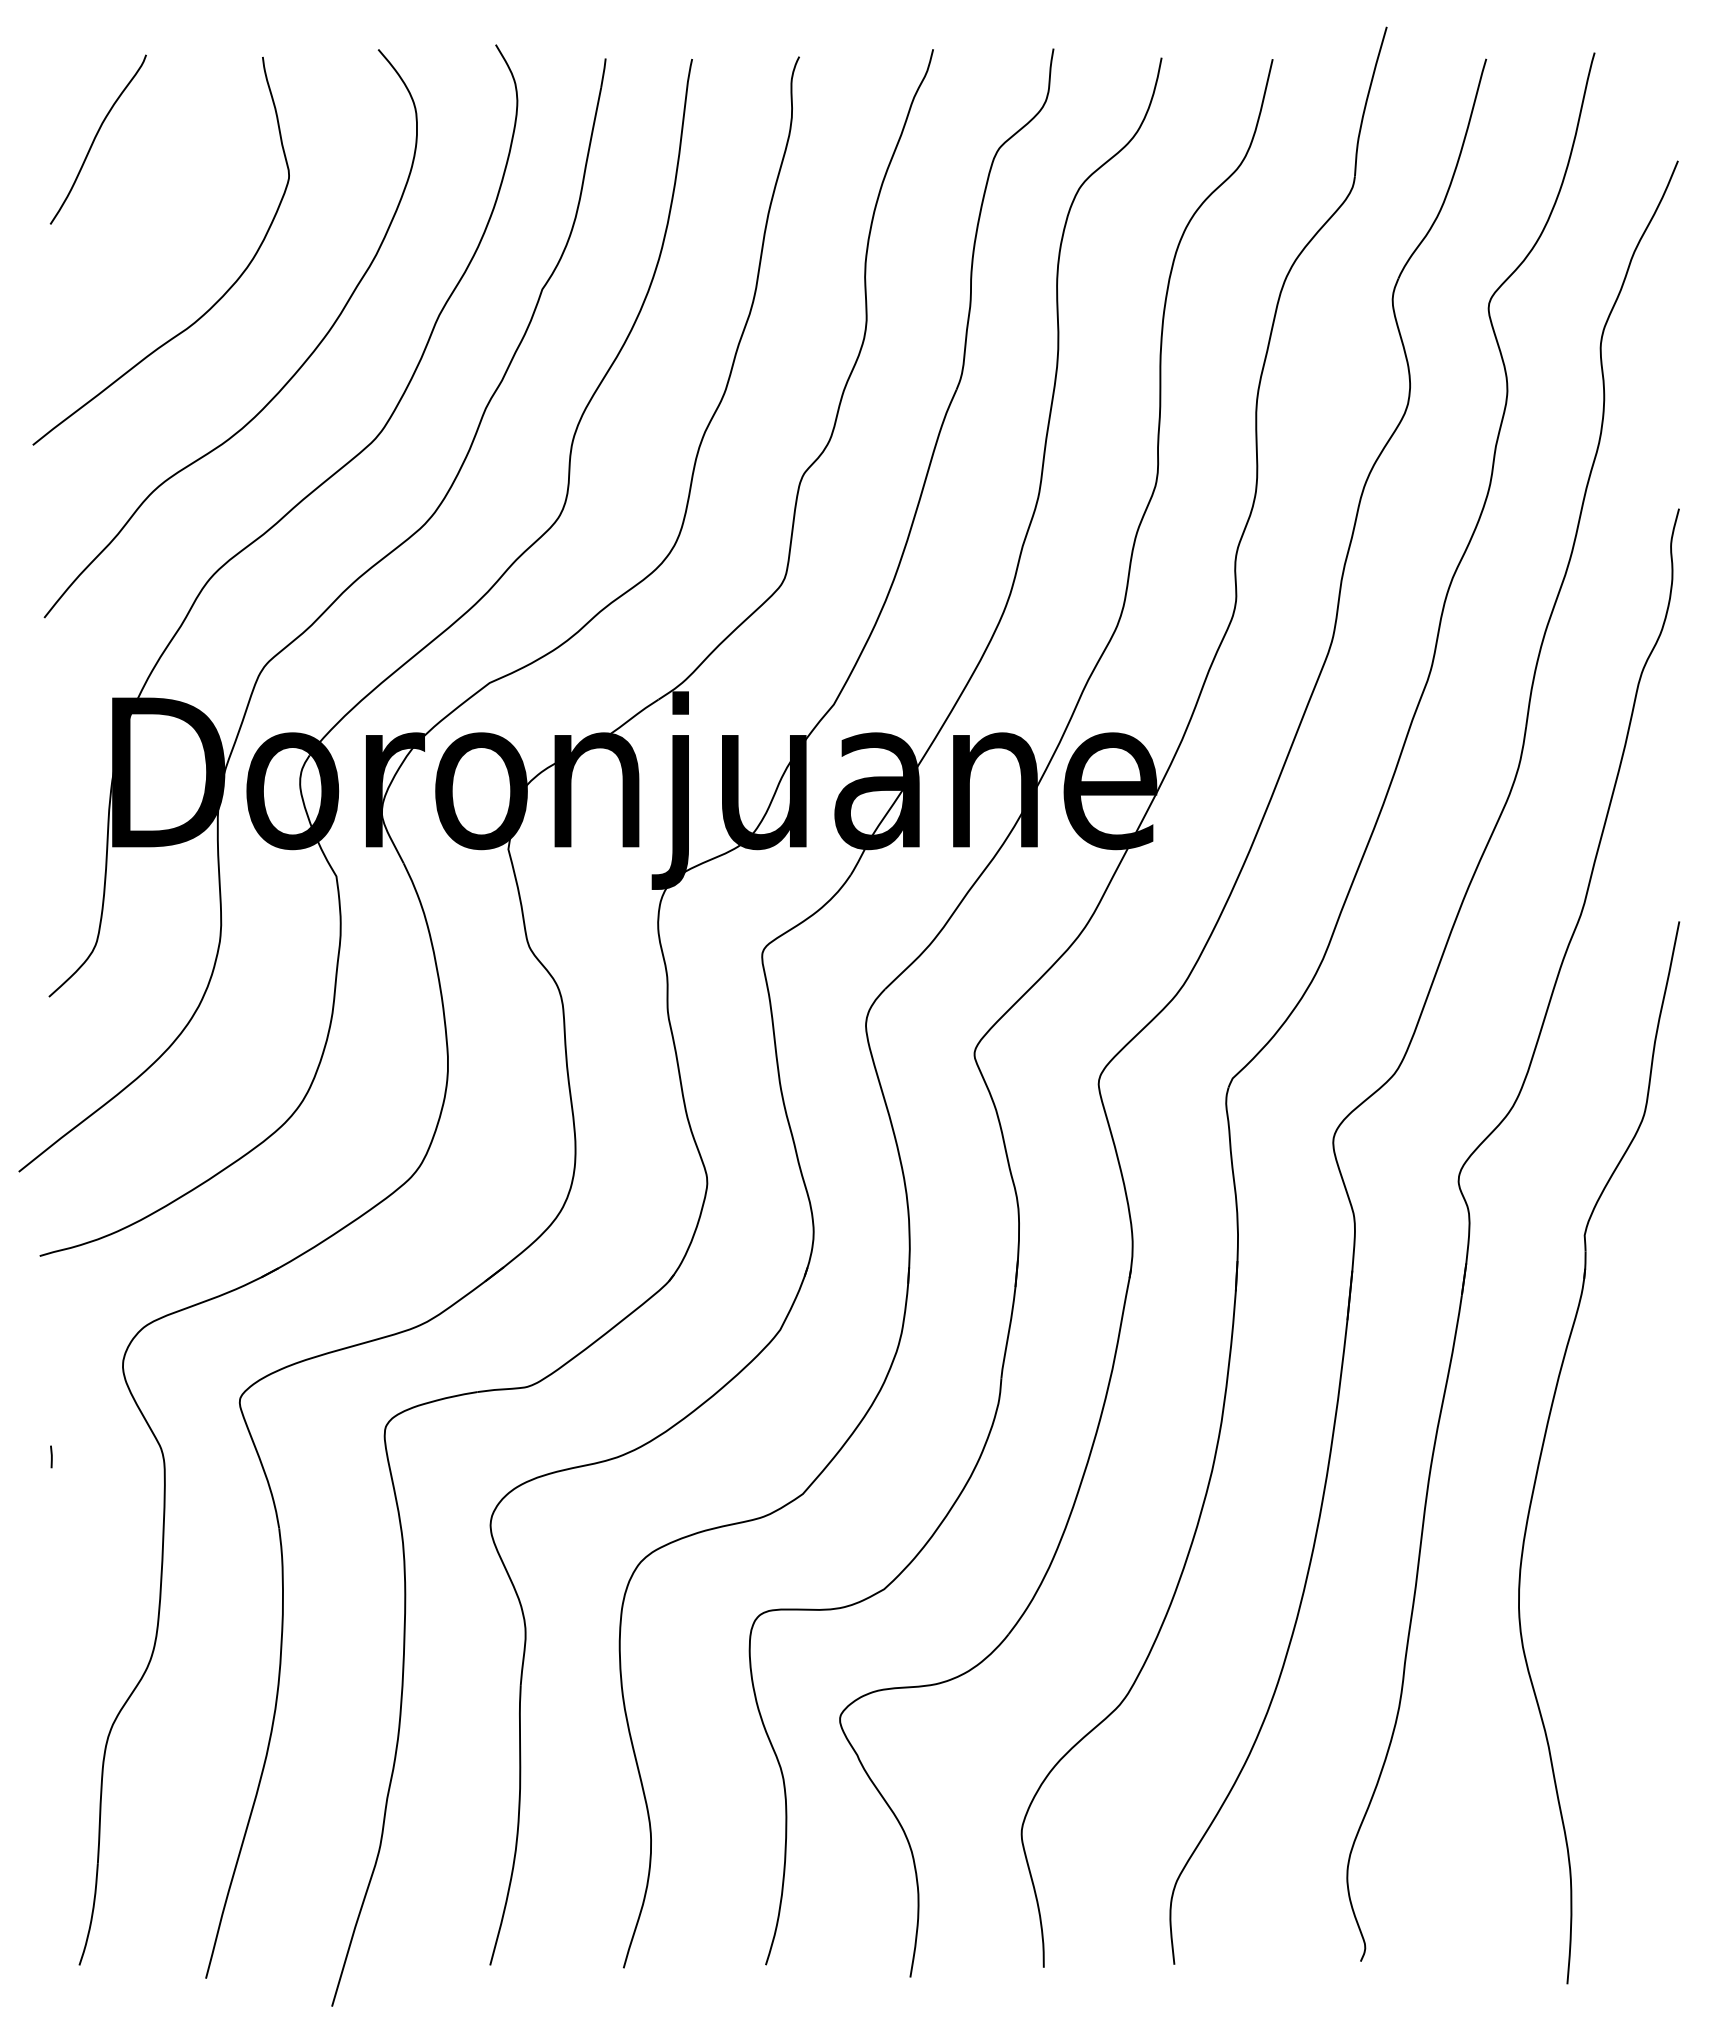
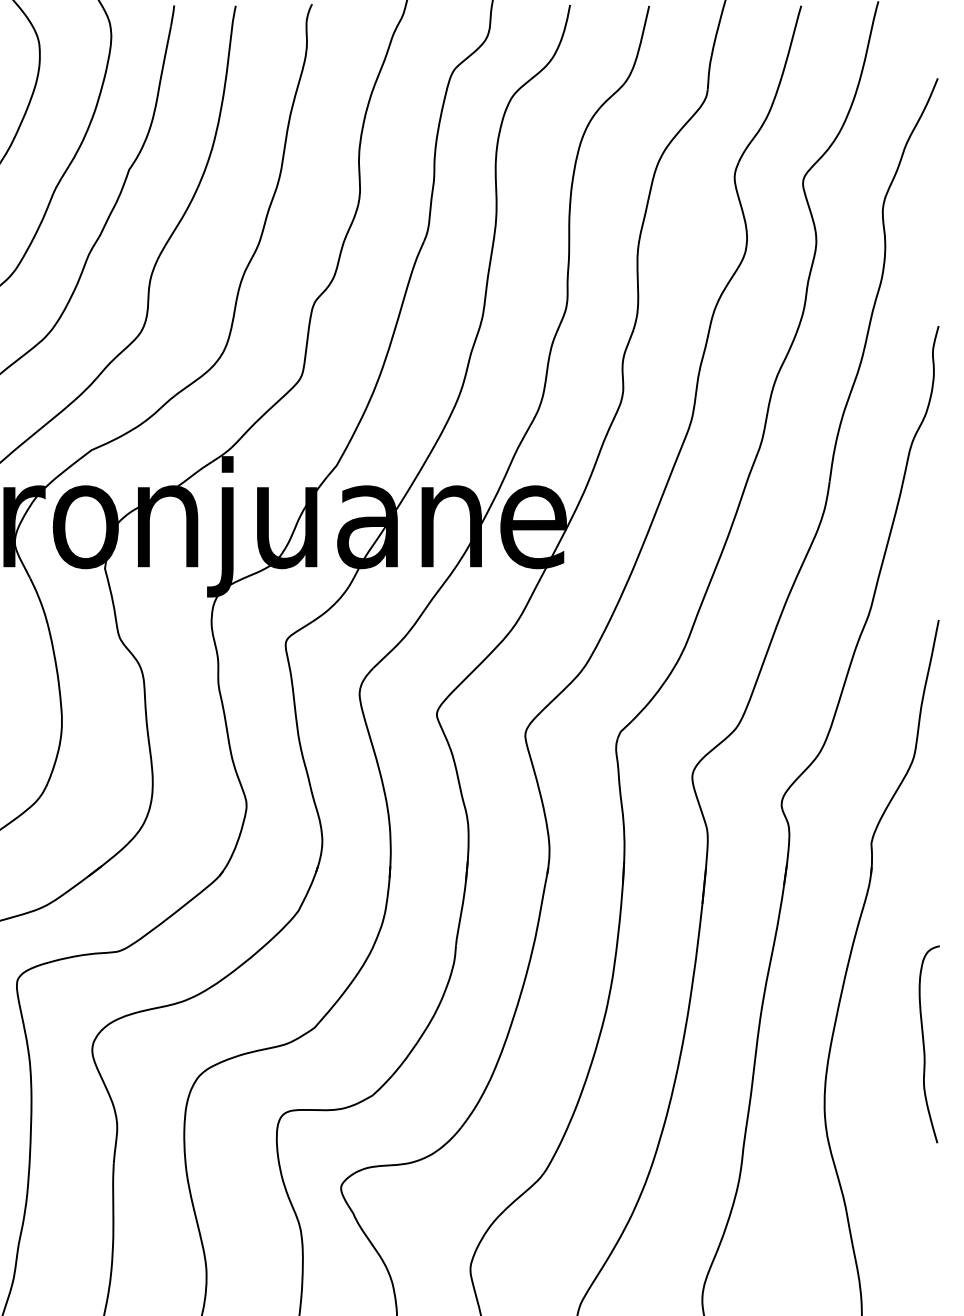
curve: (1659, 1518) -> (924, 1045), added

